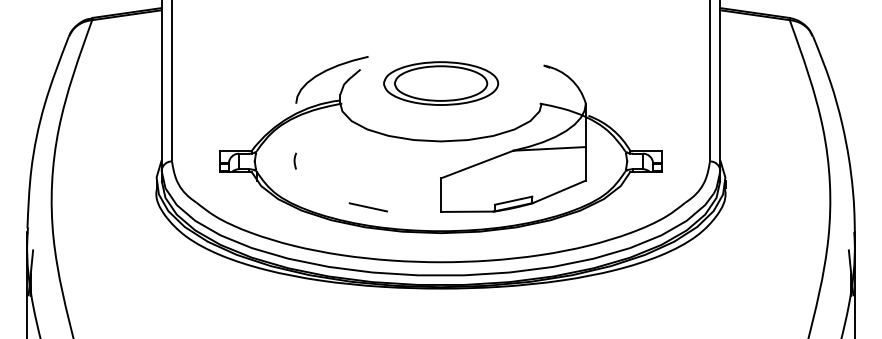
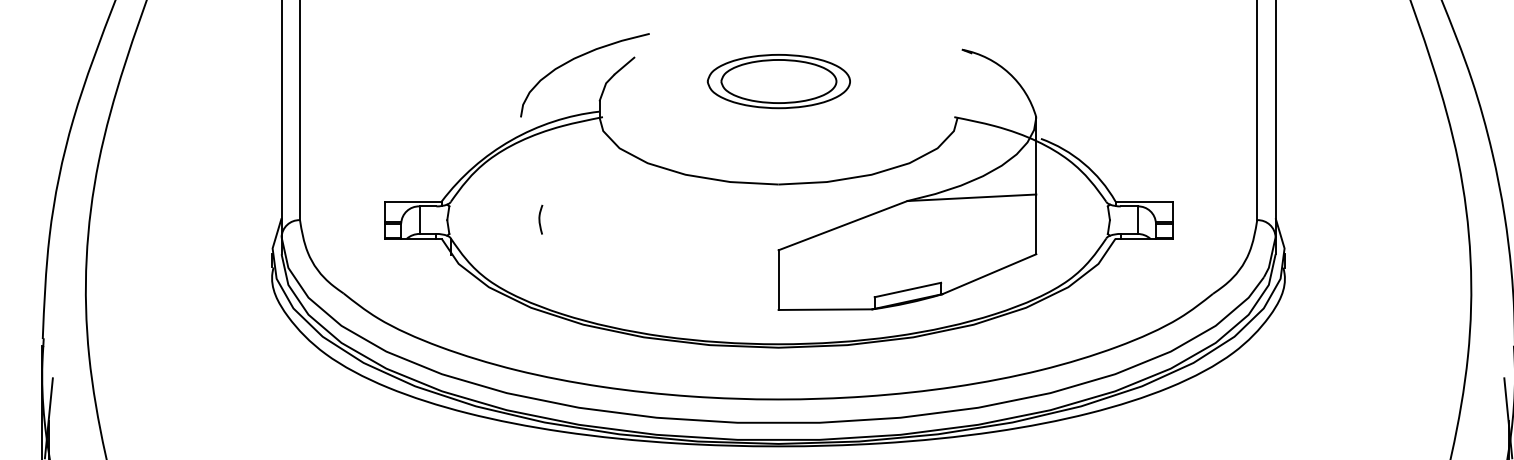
part: (441, 83) -> (779, 81), size x0.7
line: (294, 160) -> (539, 218), moved
line: (368, 207) -> (649, 302), removed

